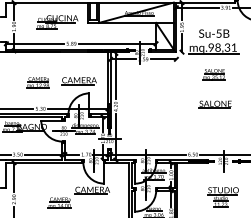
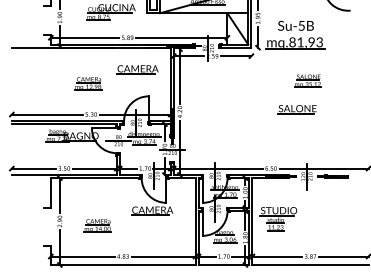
text: (222, 47) -> (305, 42), mq.98,31 -> mq.81,93
part: (213, 74) -> (307, 80), moved
part: (79, 80) -> (137, 69), moved
part: (223, 197) -> (278, 219), moved
part: (59, 202) -> (97, 225), moved

